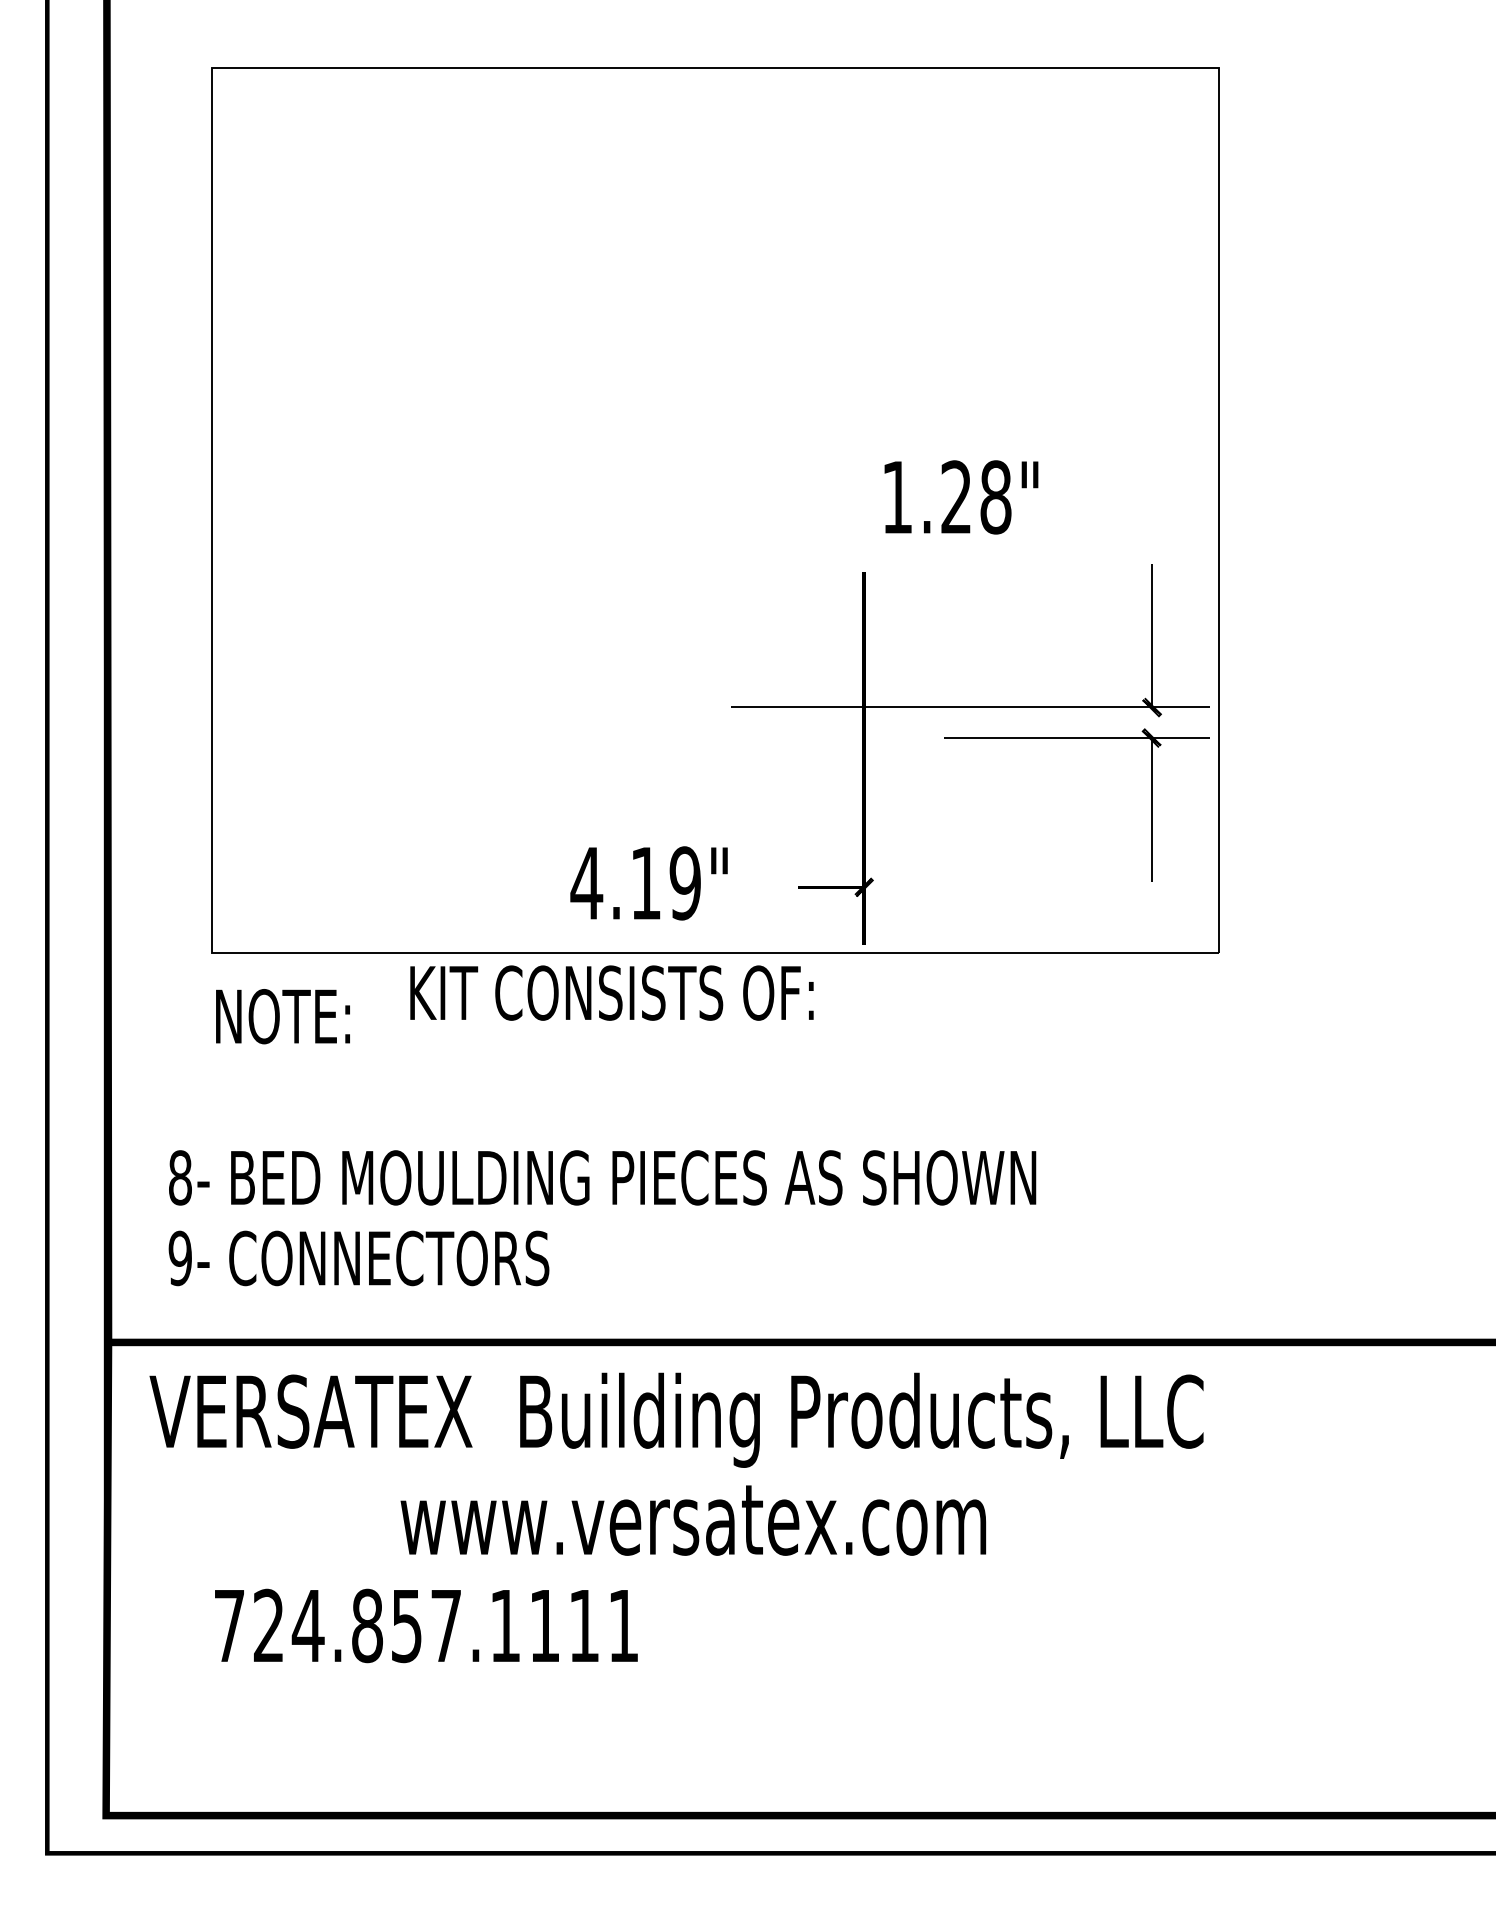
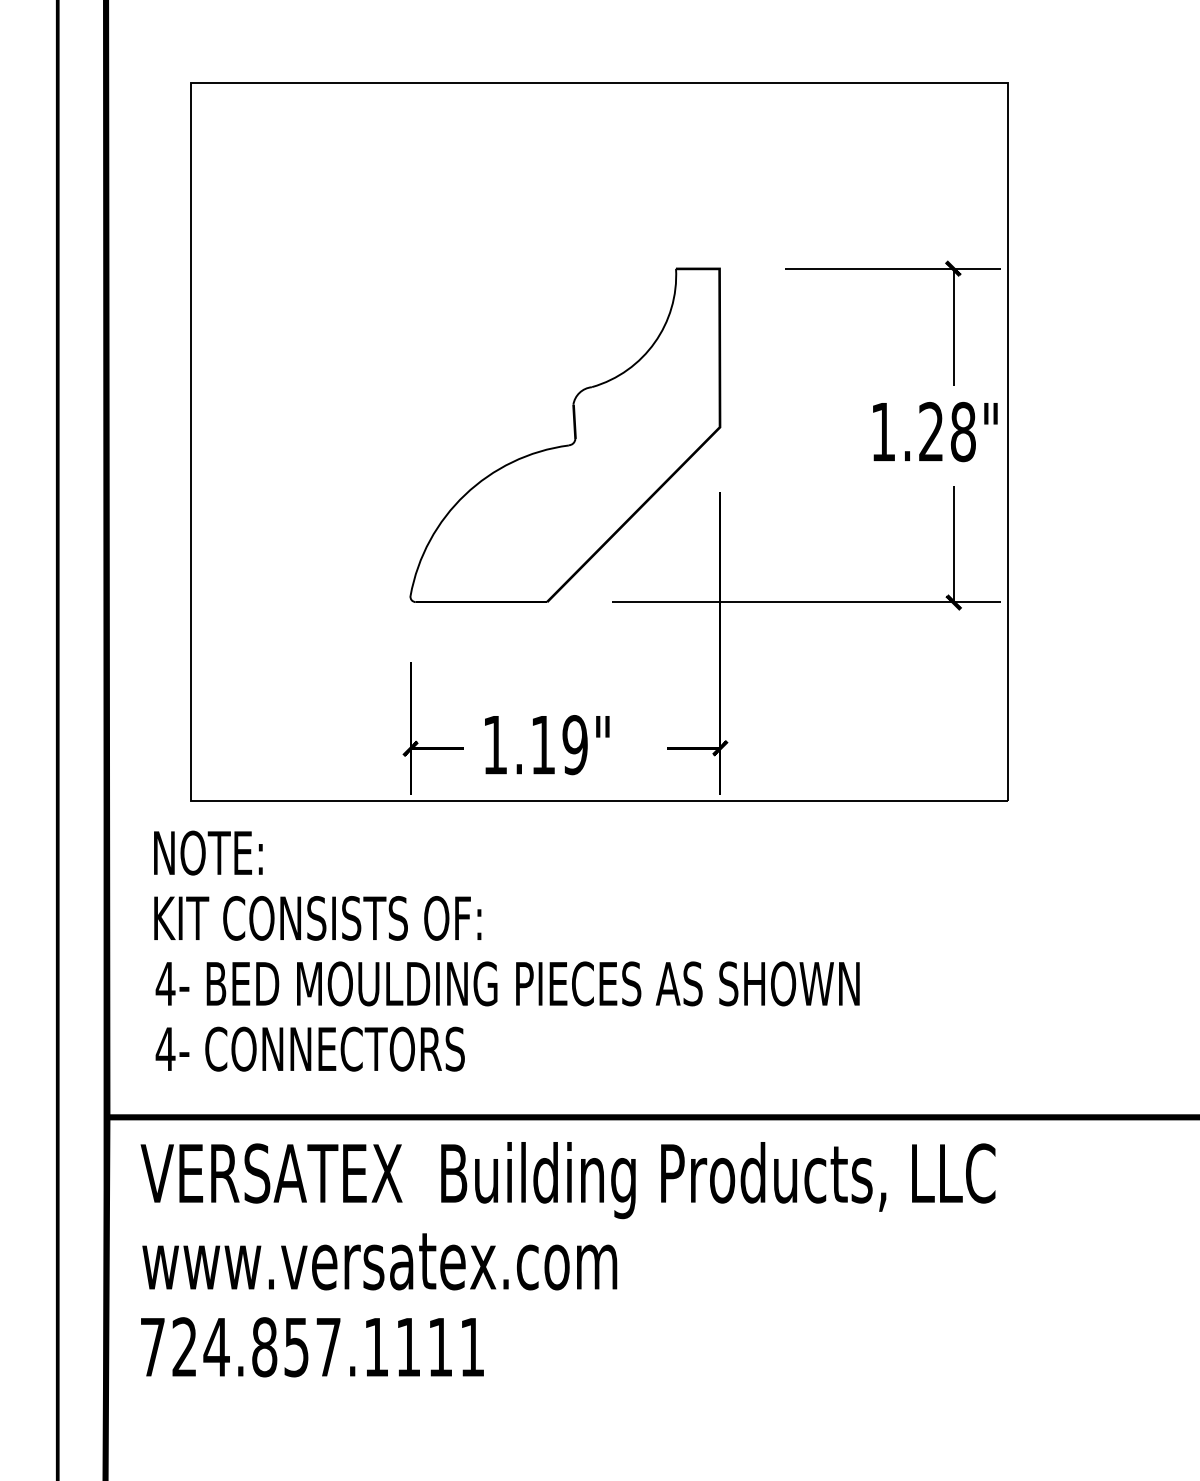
text: (961, 497) -> (935, 432), moved
part: (683, 500) -> (573, 434), added
part: (1076, 738) -> (892, 269), moved
text: (586, 883) -> (495, 745), 4.19" -> 1.19"
part: (510, 886) -> (433, 747), added
text: (611, 992) -> (317, 917), moved
text: (282, 1016) -> (207, 853), moved
text: (180, 1177) -> (165, 983), 8- -> 4-
text: (180, 1258) -> (165, 1049), 9- -> 4-
text: (693, 1520) -> (379, 1261), moved
text: (426, 1625) -> (312, 1346), moved

